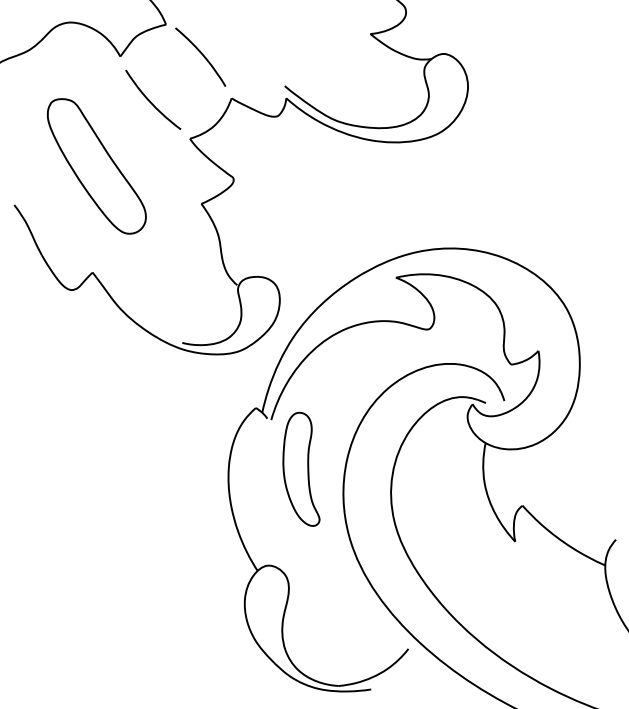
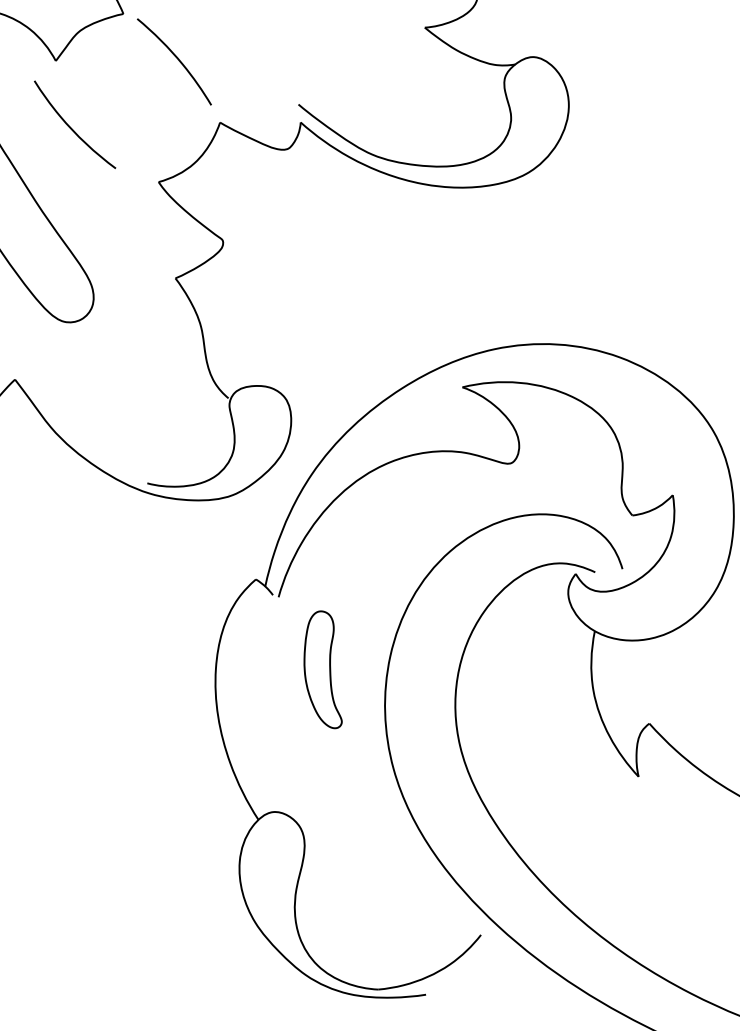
curve: (151, 101) -> (72, 127), moved
part: (301, 468) -> (323, 668), size x0.7

